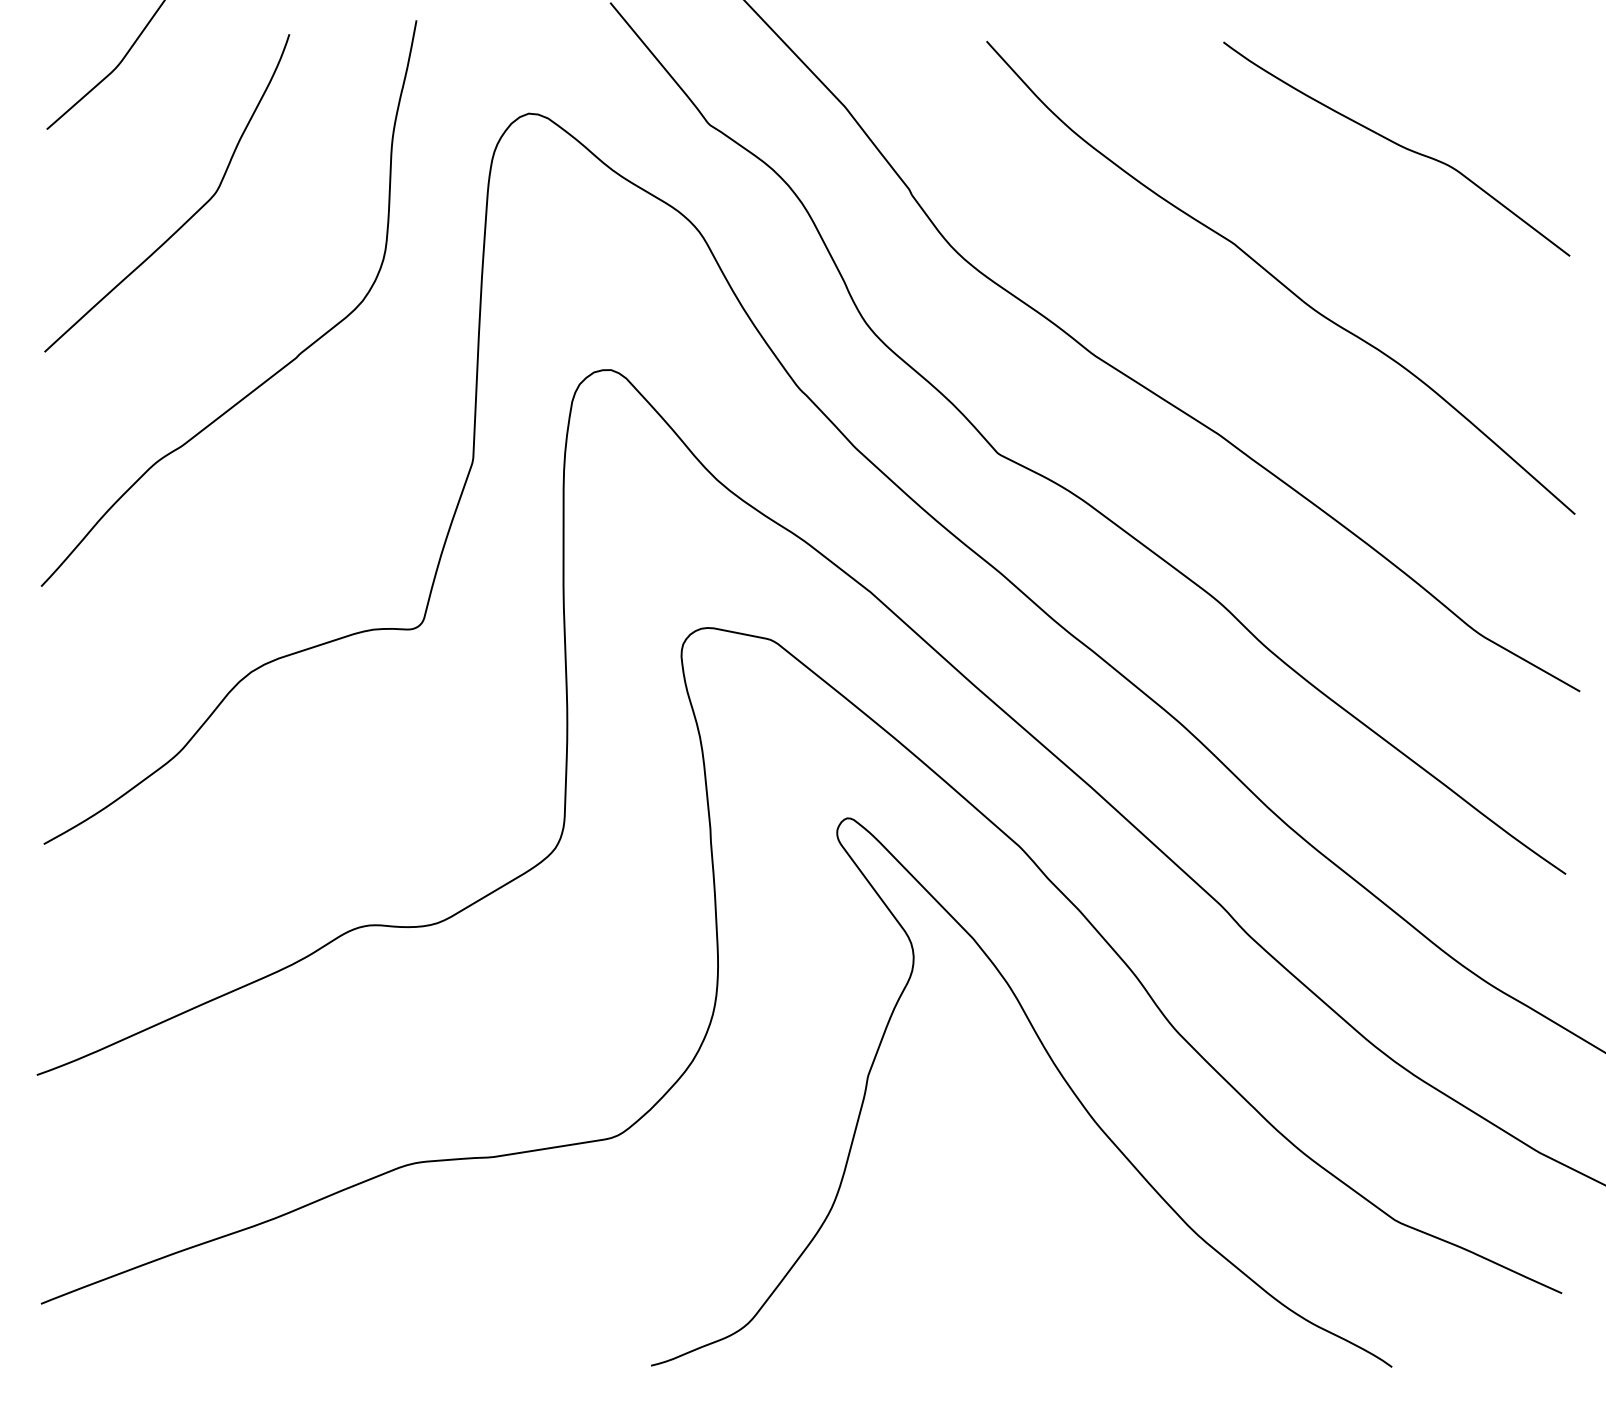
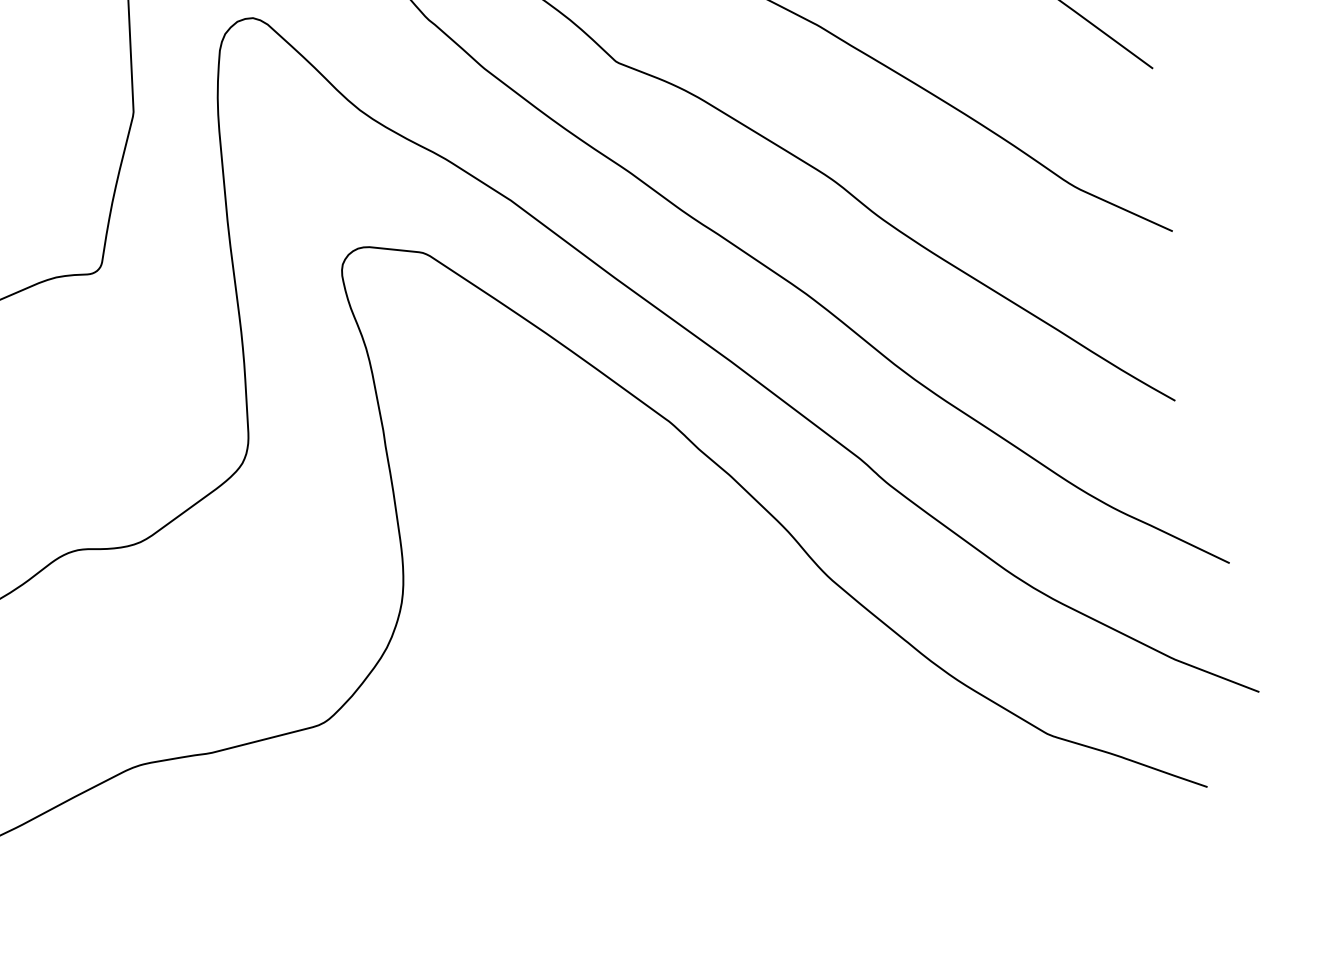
curve: (1056, 1069) -> (722, 624), removed

